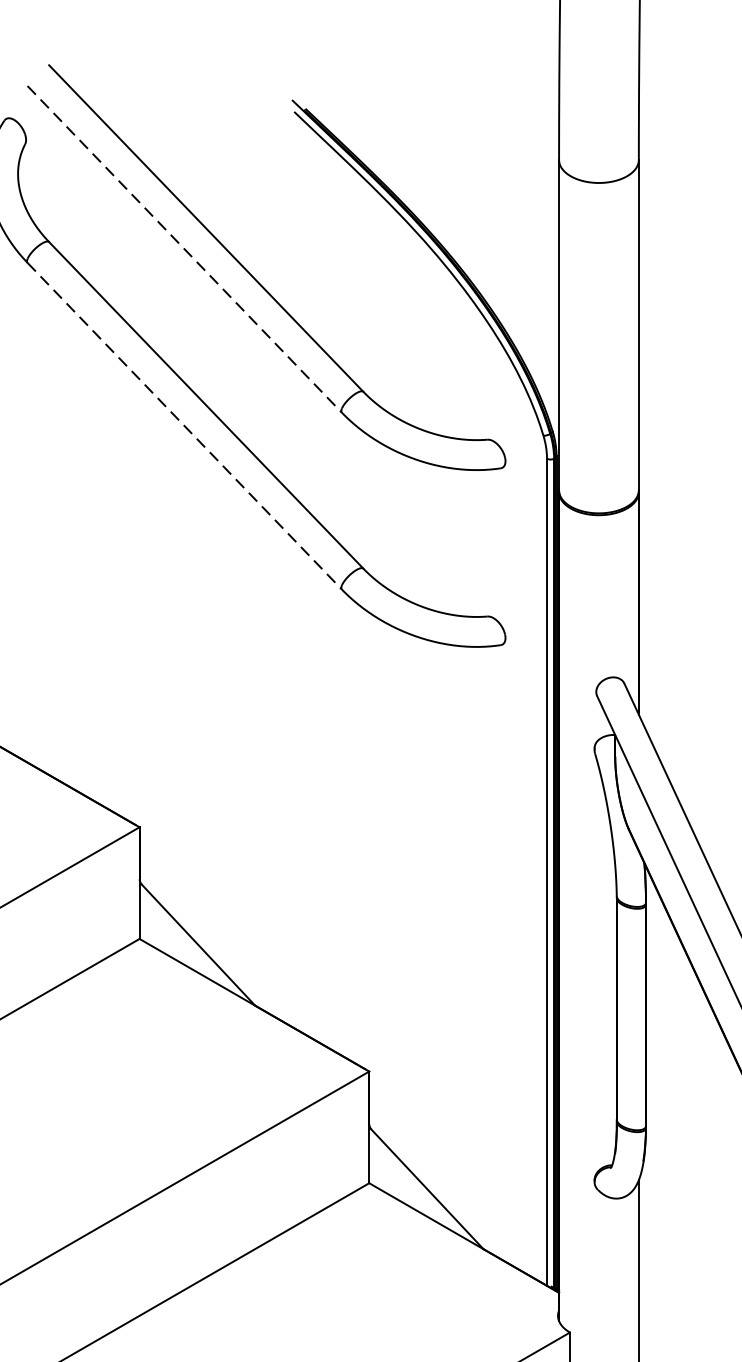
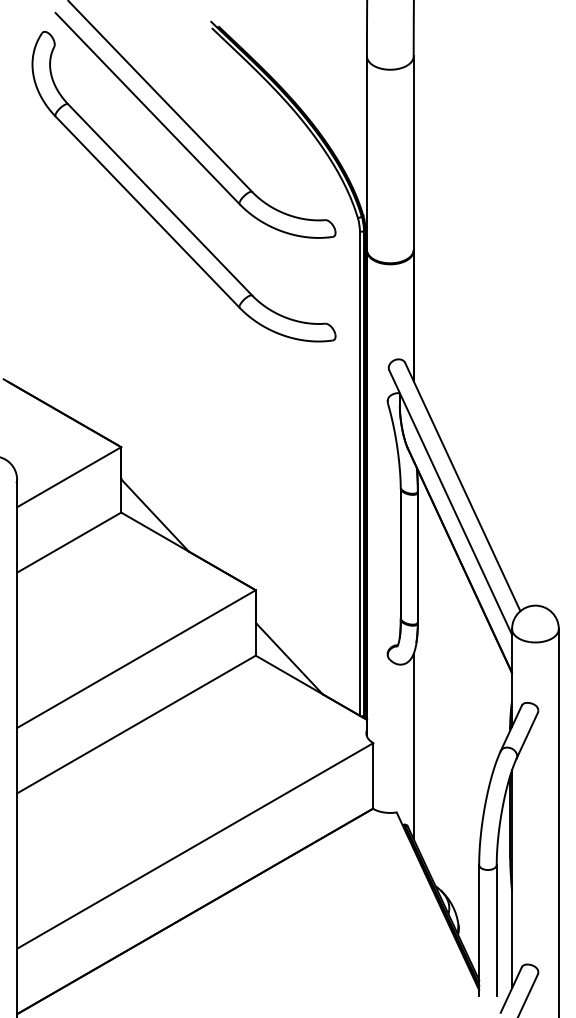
line: (184, 249) -> (147, 108), dashed -> solid
line: (184, 426) -> (147, 212), dashed -> solid

